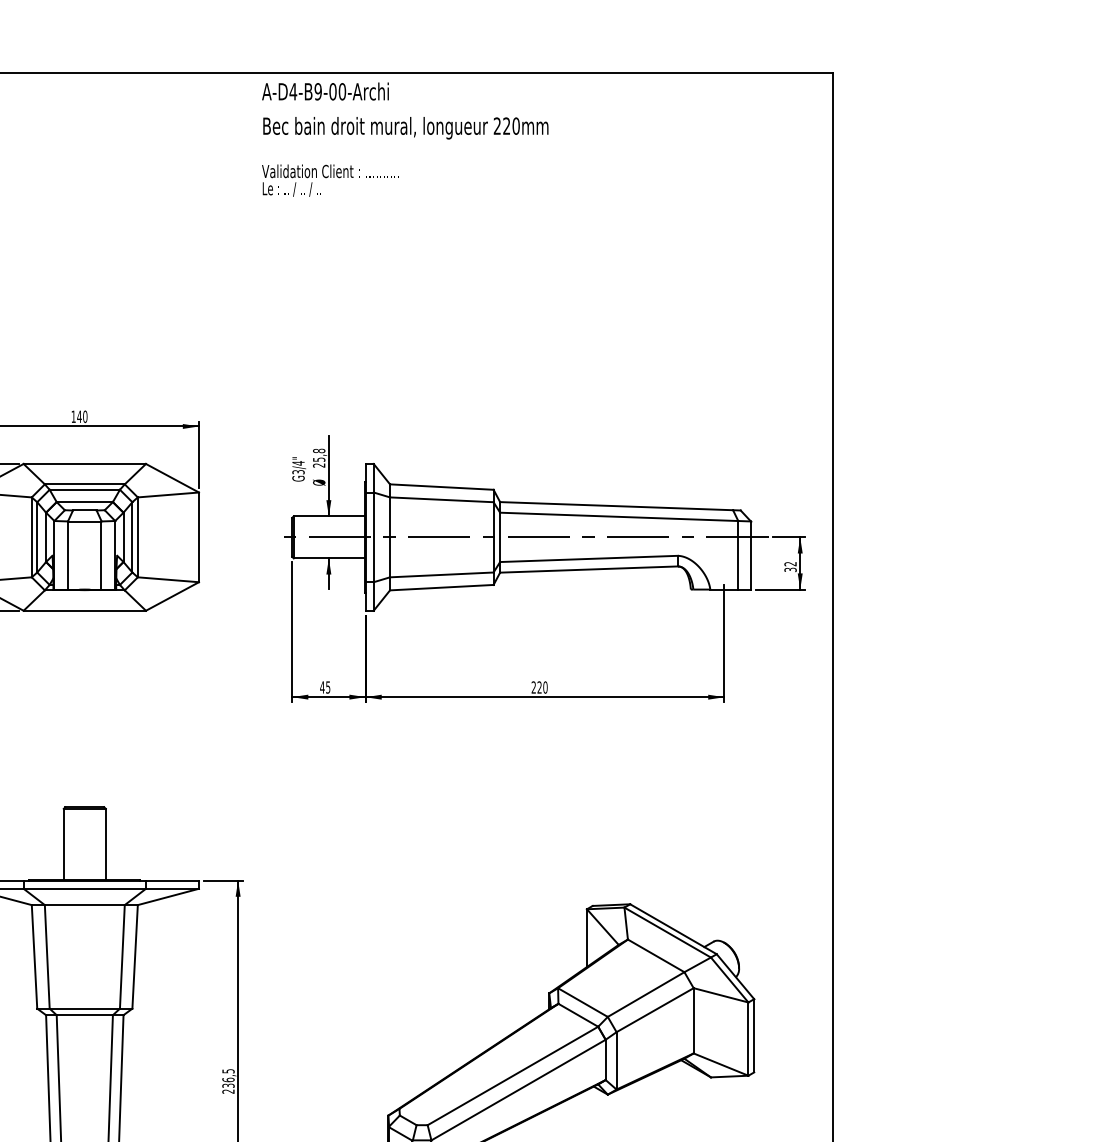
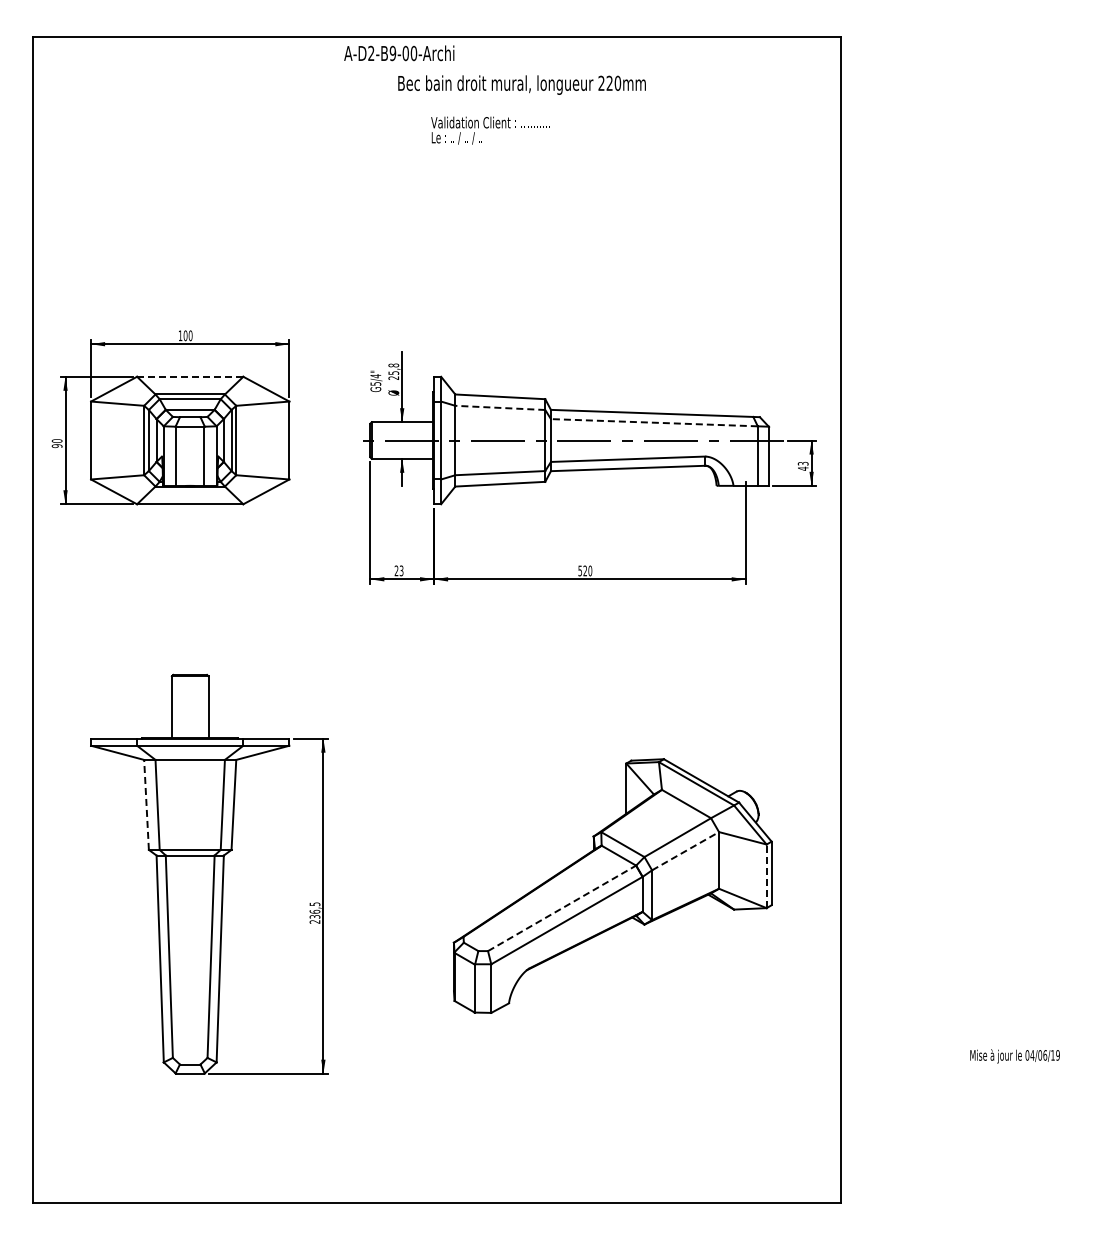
text: (293, 90) -> (371, 52), A-D4-B9-00-Archi -> A-D2-B9-00-Archi
text: (405, 127) -> (521, 84), moved
text: (330, 180) -> (490, 130), moved
text: (79, 416) -> (185, 335), 140 -> 100
line: (83, 463) -> (189, 376), solid -> dashed
text: (296, 471) -> (374, 383), G3/4" -> G5/4"
line: (440, 499) -> (499, 407), solid -> dashed
line: (618, 516) -> (653, 422), solid -> dashed
text: (789, 566) -> (802, 465), 32 -> 43
text: (324, 687) -> (398, 570), 45 -> 23
text: (532, 687) -> (579, 570), 220 -> 520
line: (34, 956) -> (146, 804), solid -> dashed
line: (655, 1010) -> (685, 851), solid -> dashed
line: (748, 1039) -> (766, 876), solid -> dashed
line: (513, 1076) -> (562, 908), solid -> dashed

